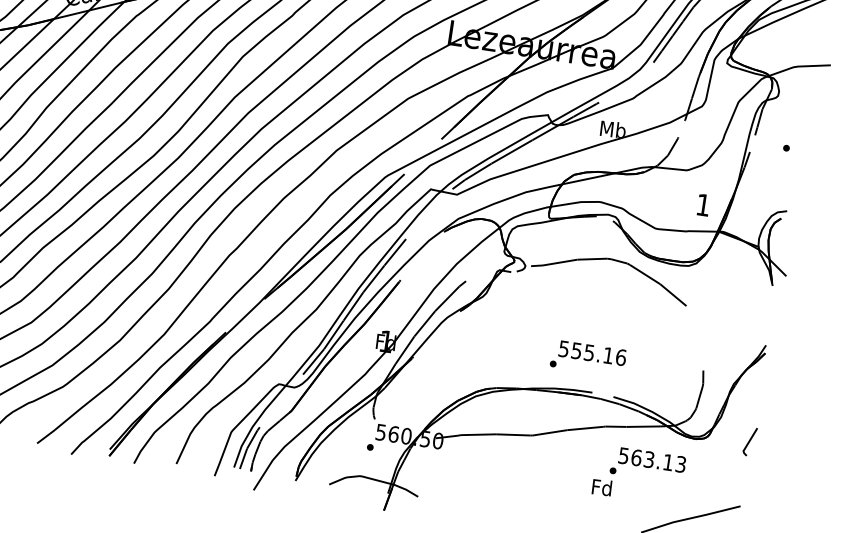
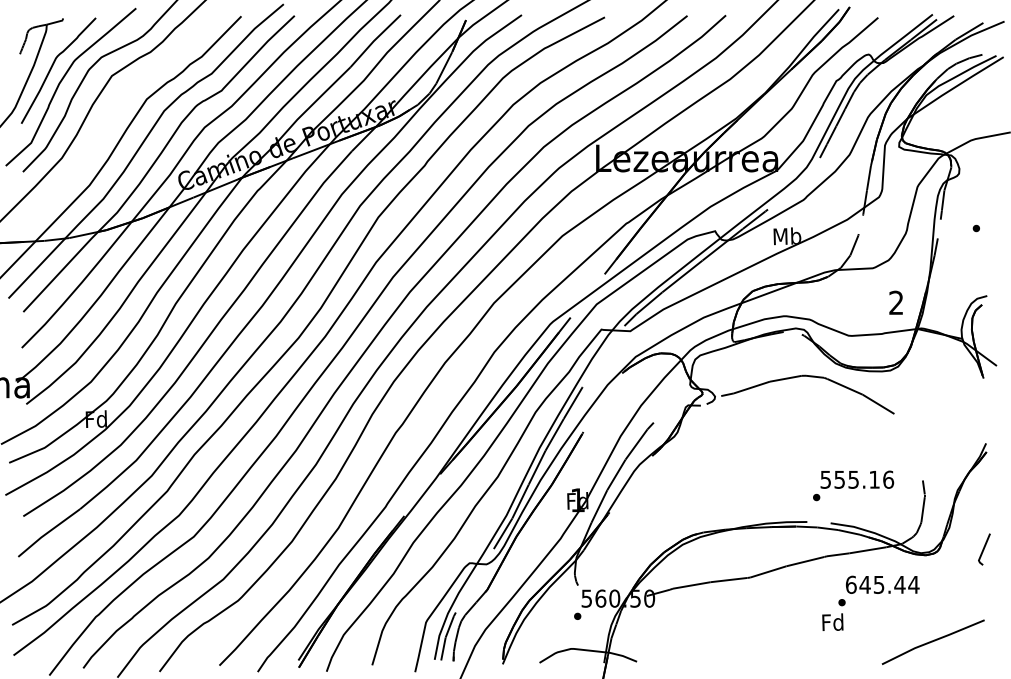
text: (702, 204) -> (895, 302), 1 -> 2
text: (588, 358) -> (853, 485), moved
text: (652, 459) -> (882, 584), 563.13 -> 645.44

